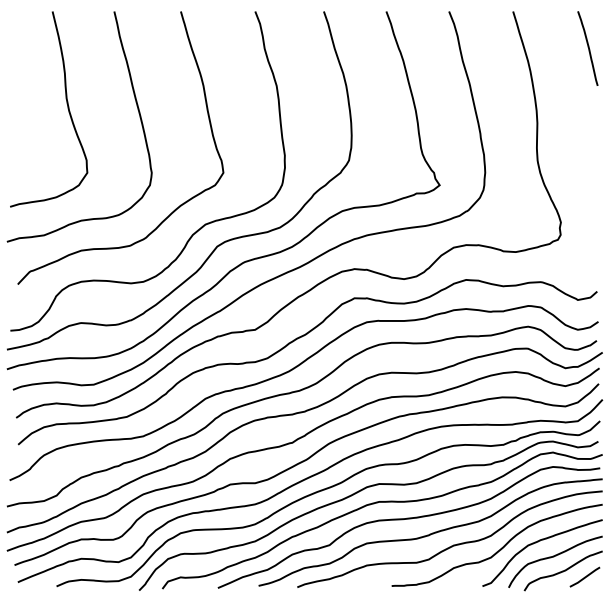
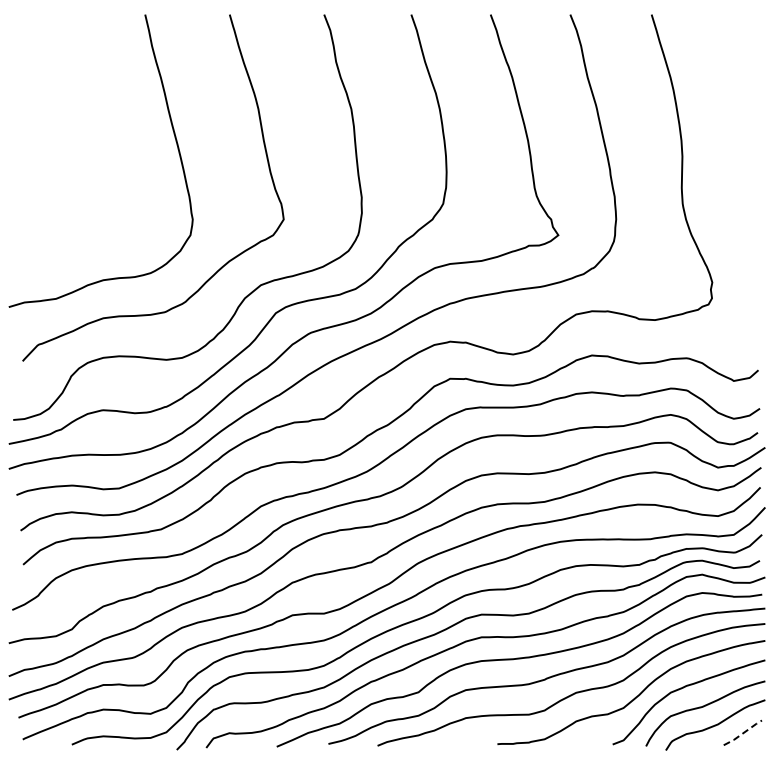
curve: (587, 47) -> (746, 60), removed
curve: (67, 106) -> (85, 135), removed
line: (585, 577) -> (743, 733), solid -> dashed

